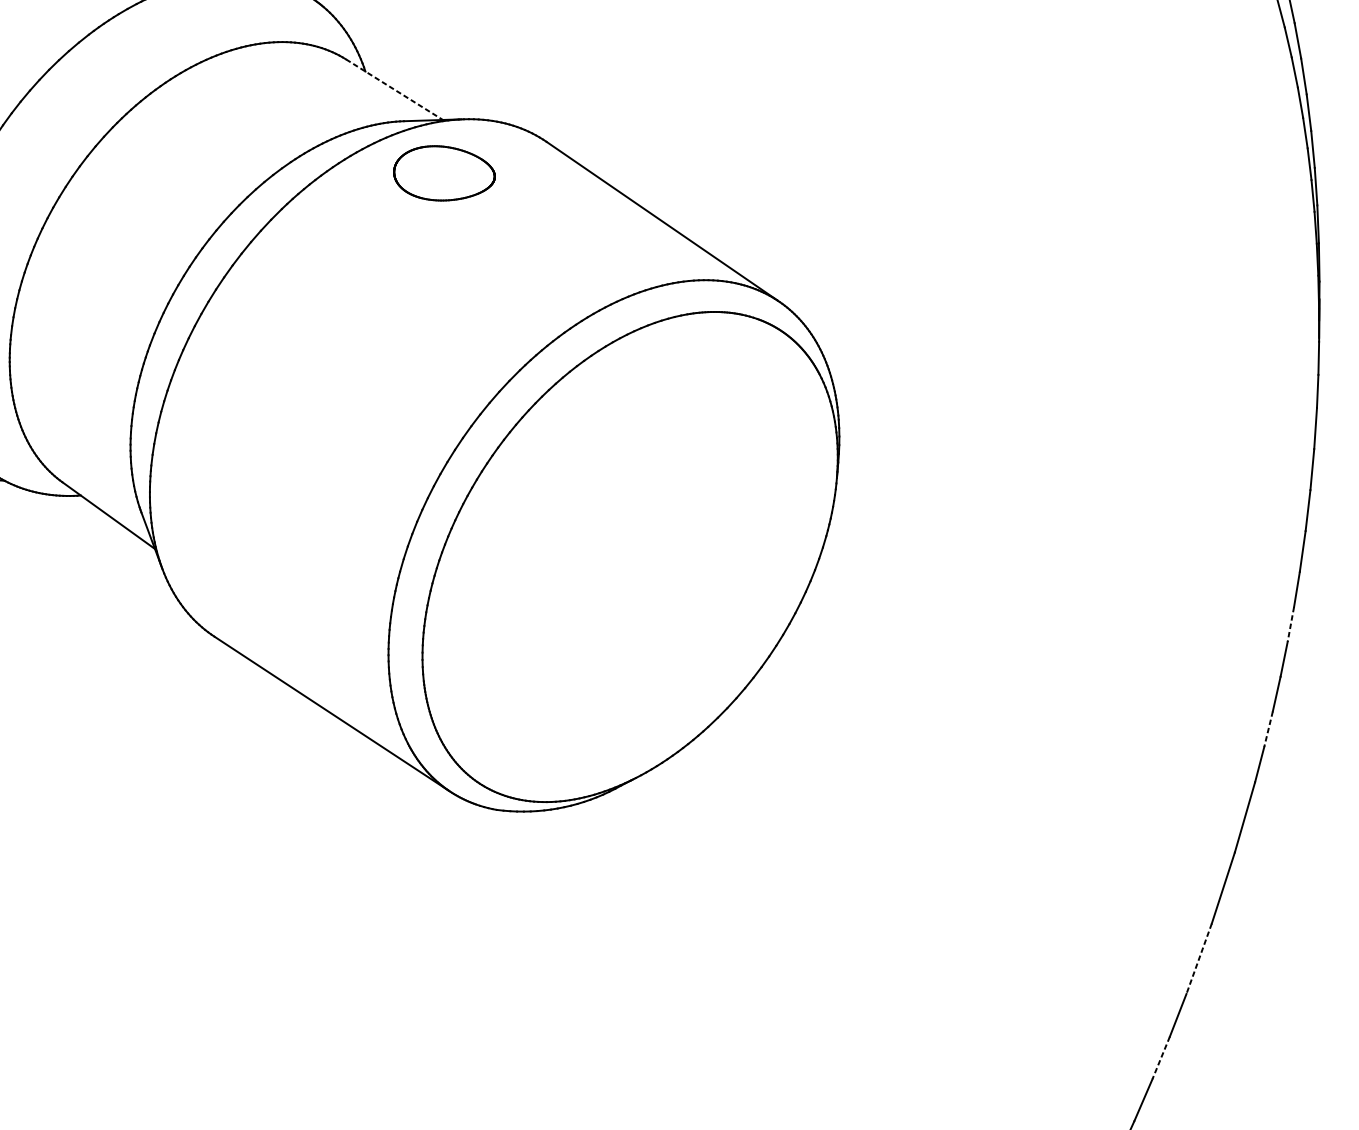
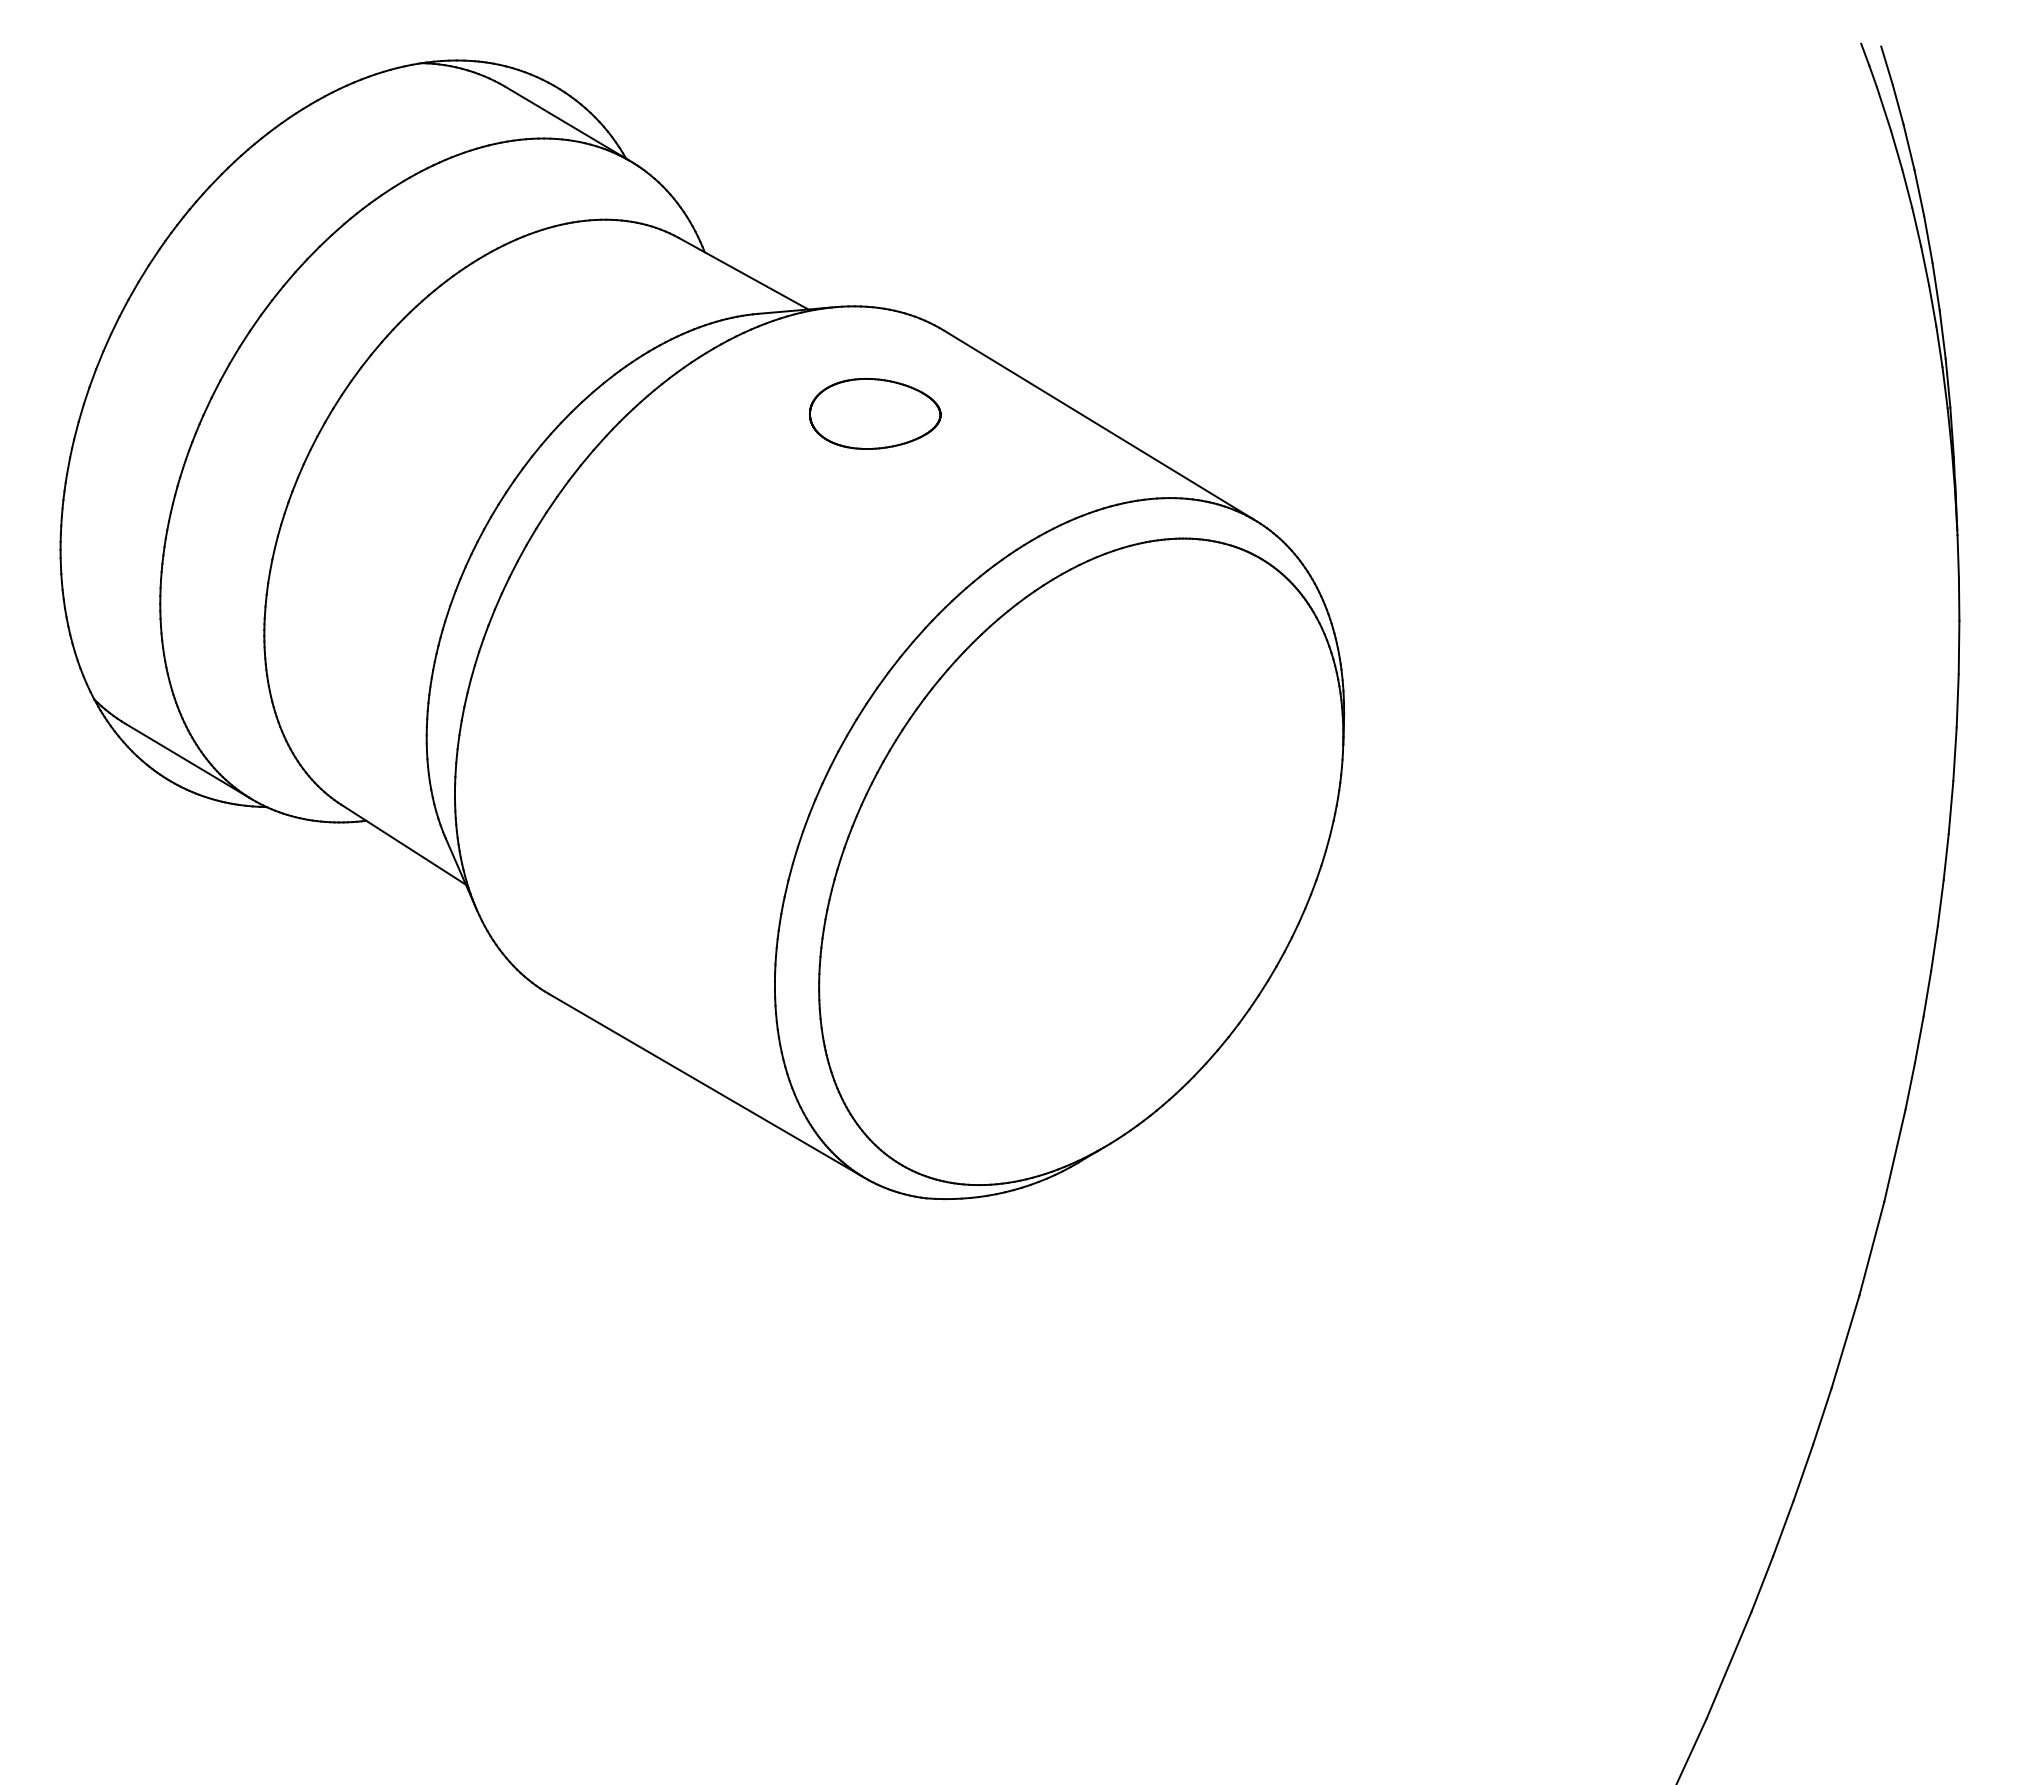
line: (395, 89) -> (744, 273), dashed -> solid
part: (444, 173) -> (875, 413), moved
line: (1290, 624) -> (1940, 903), dashed -> solid
line: (1268, 728) -> (1919, 1039), dashed -> solid
line: (1199, 959) -> (1845, 1342), dashed -> solid
line: (1161, 1057) -> (1803, 1472), dashed -> solid

